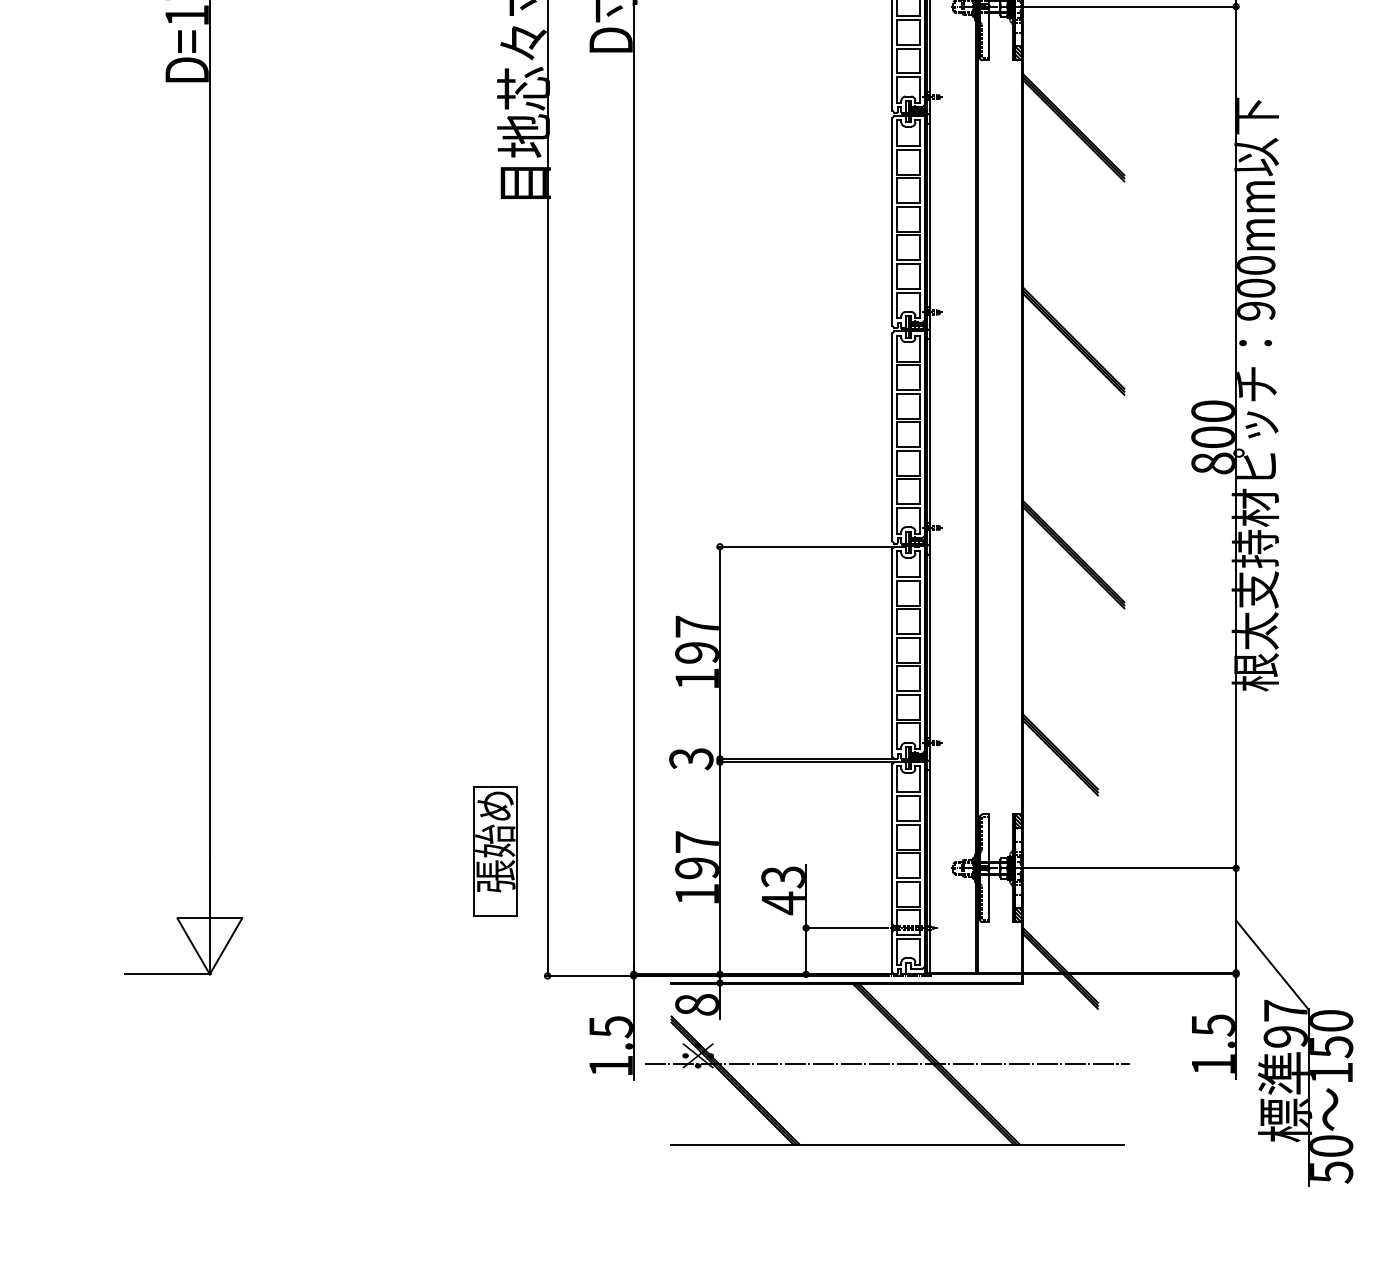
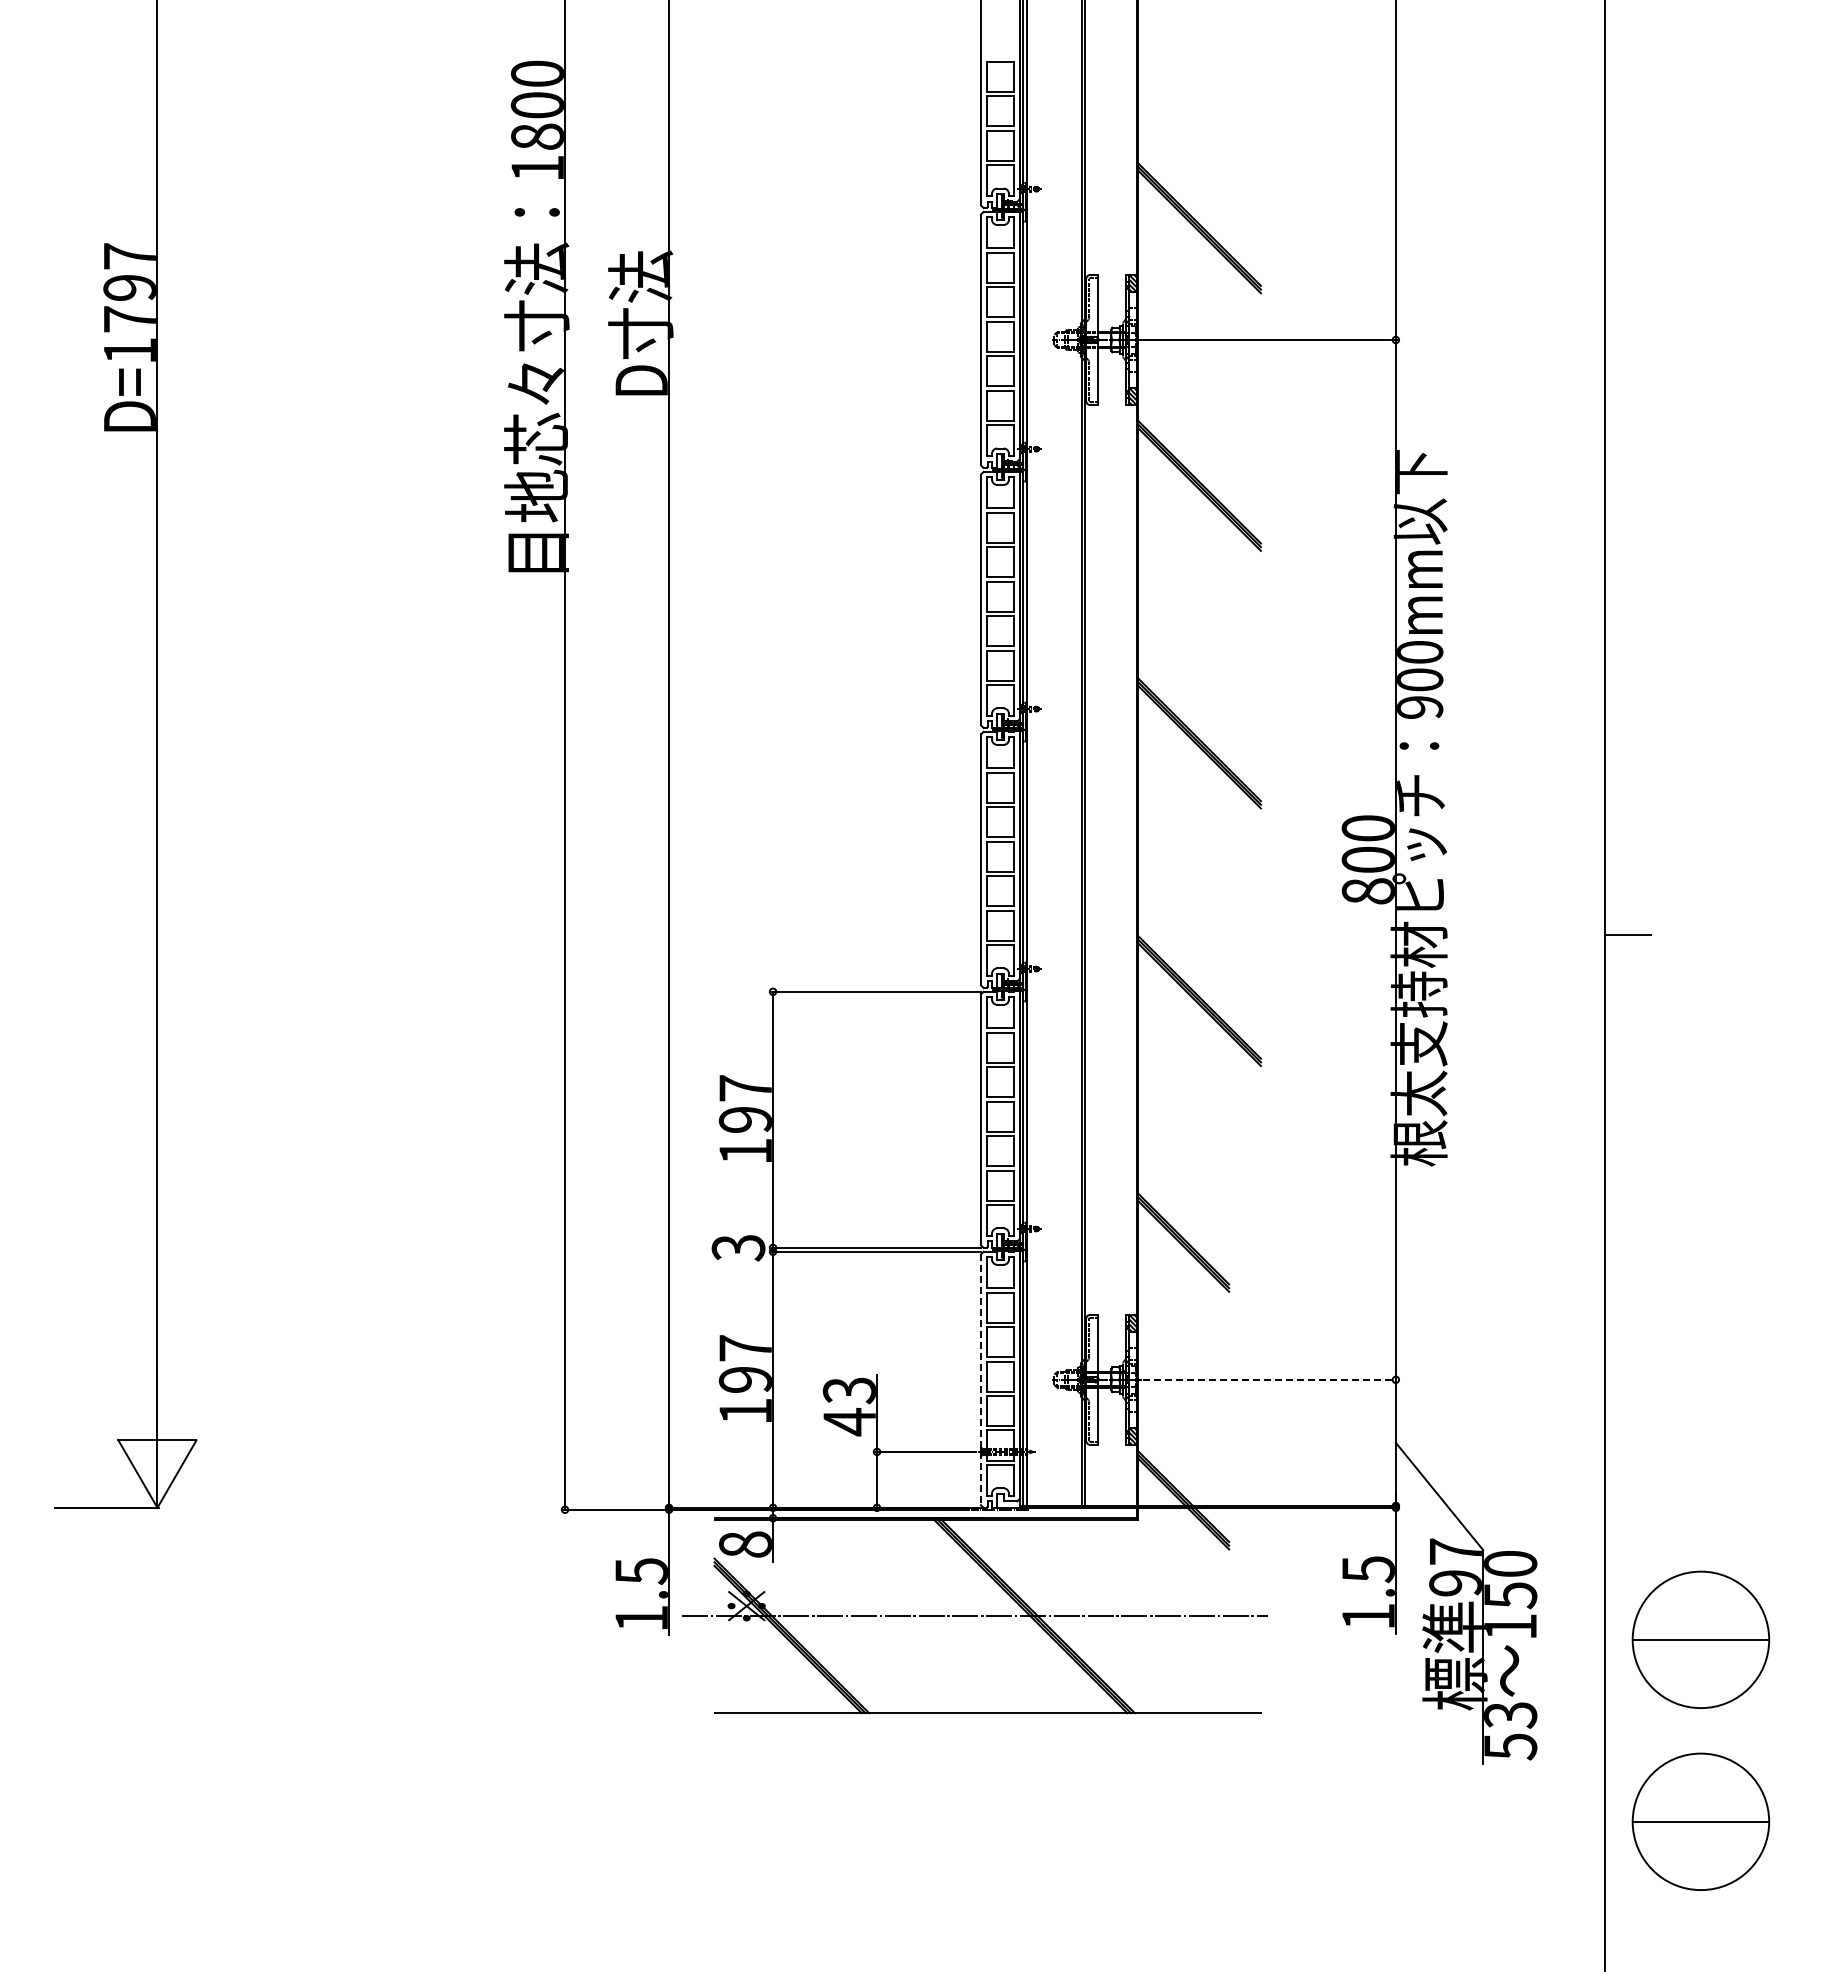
part: (494, 851) -> (501, 1359), removed
line: (892, 868) -> (981, 1380), solid -> dashed
line: (1132, 868) -> (1270, 1379), solid -> dashed
text: (1331, 1146) -> (1510, 1715), 50 -> 53

